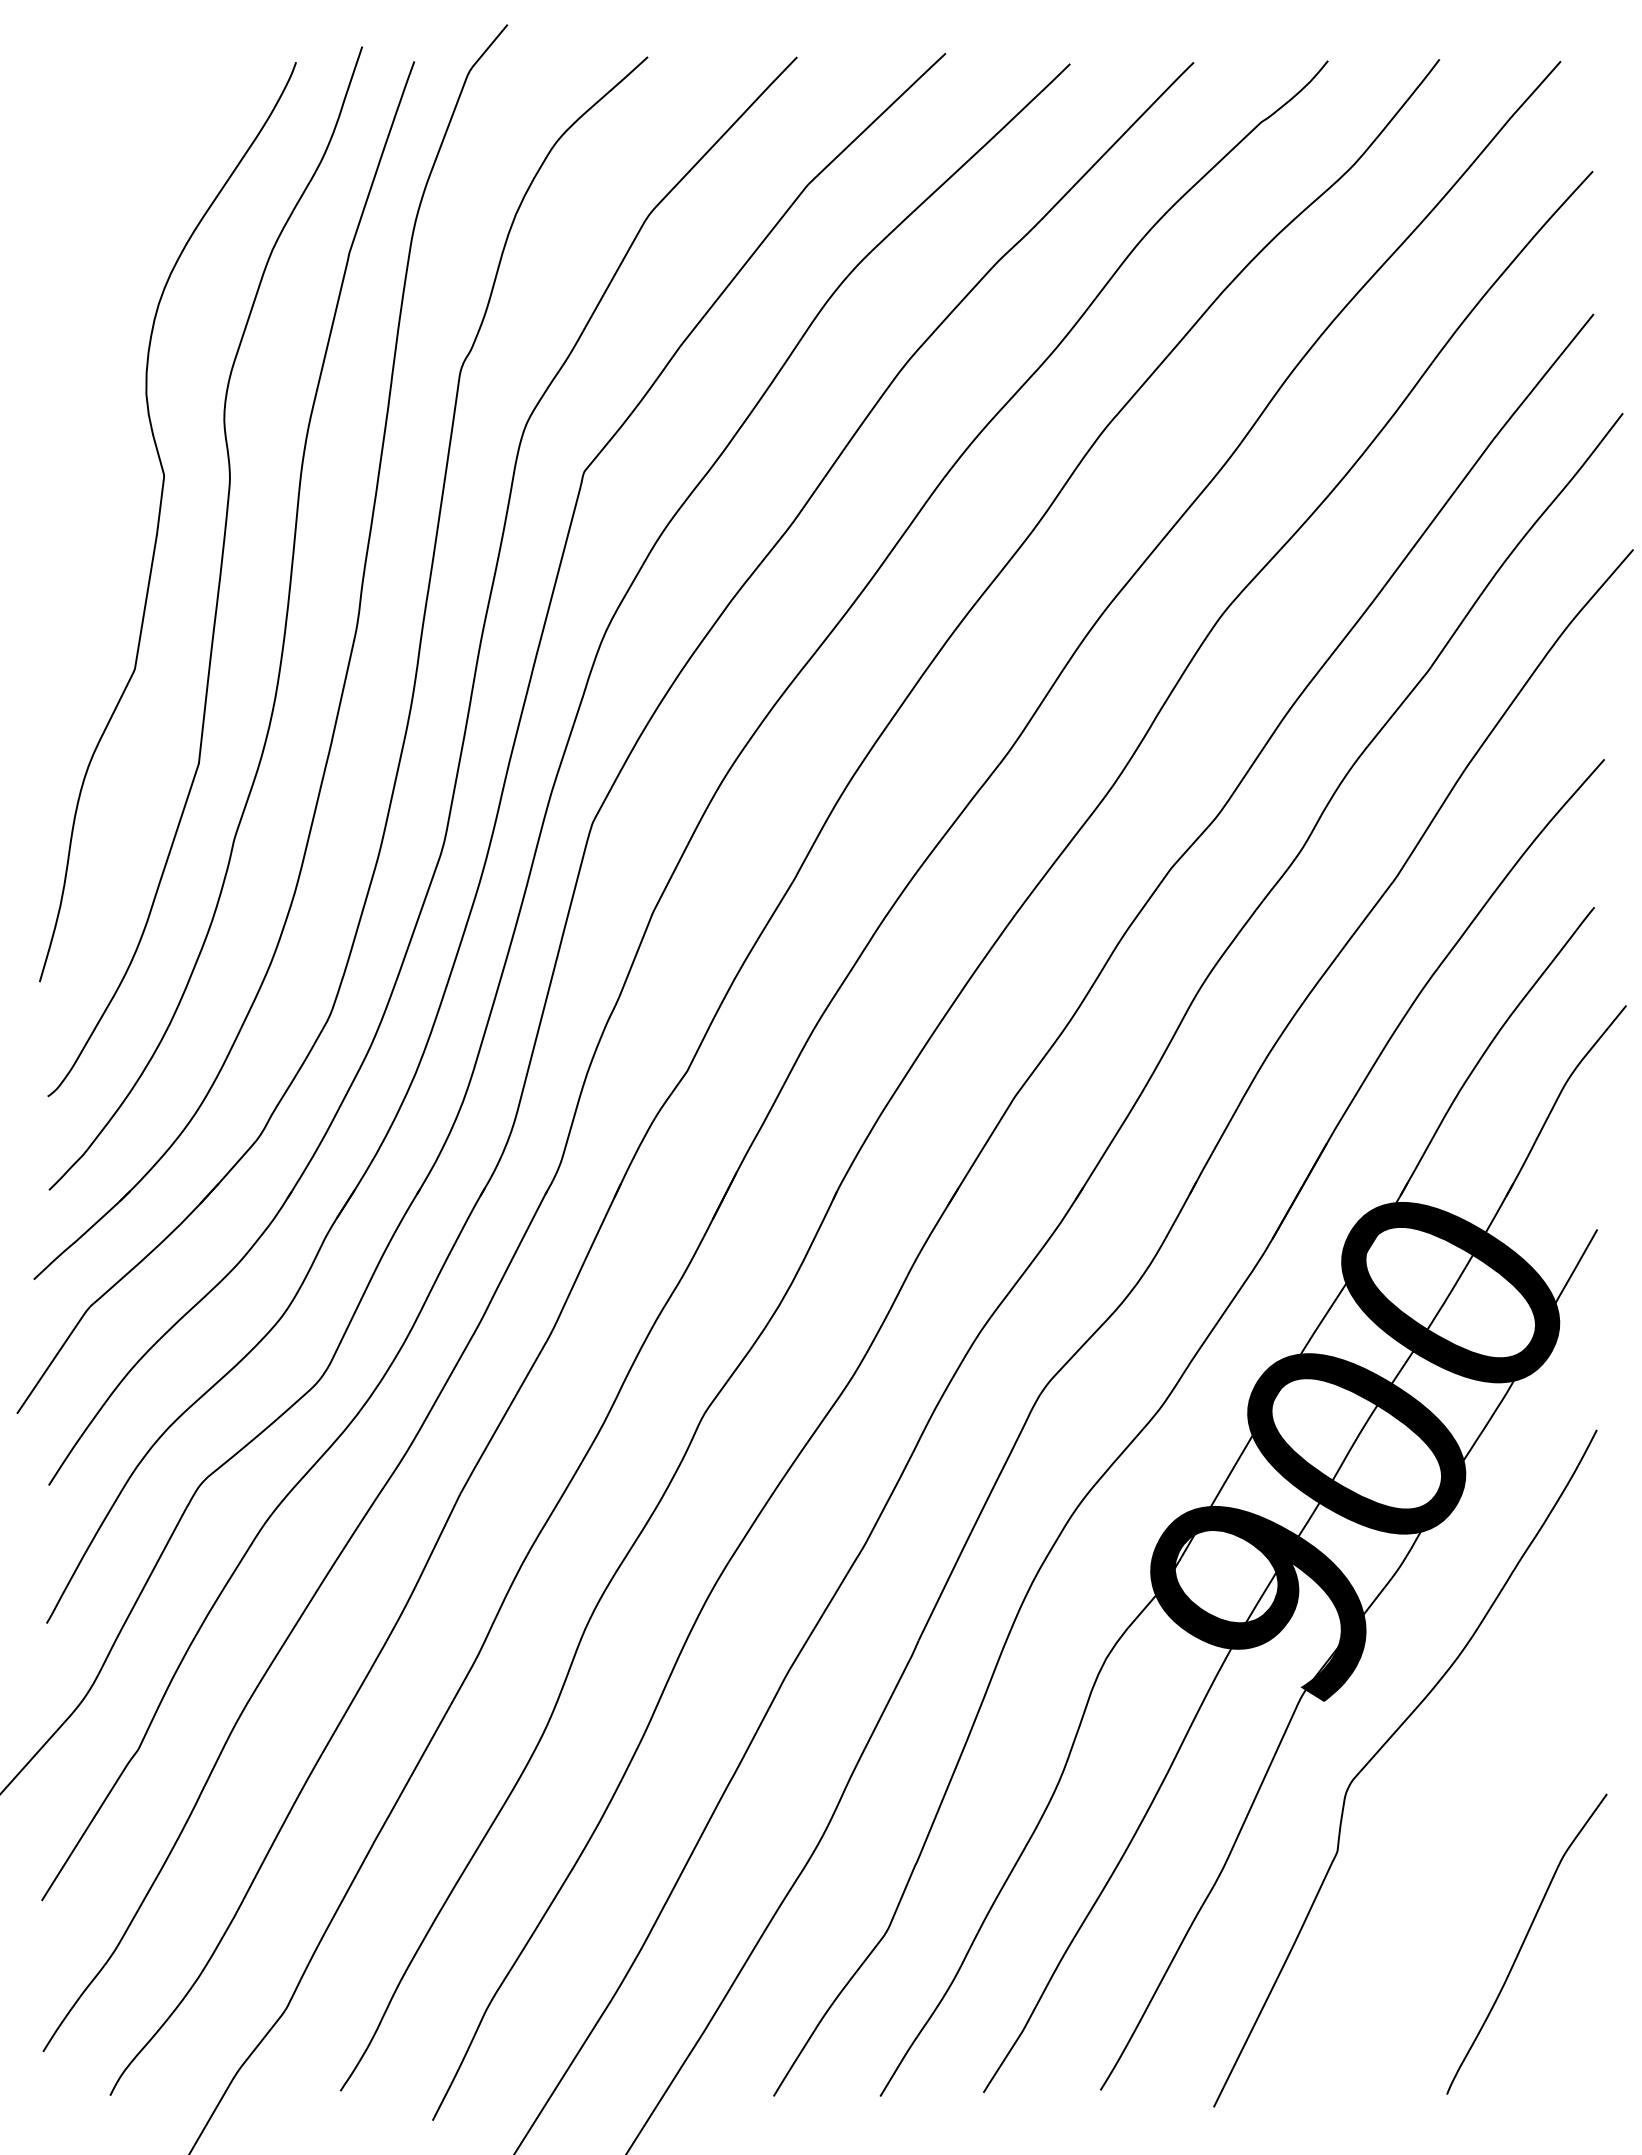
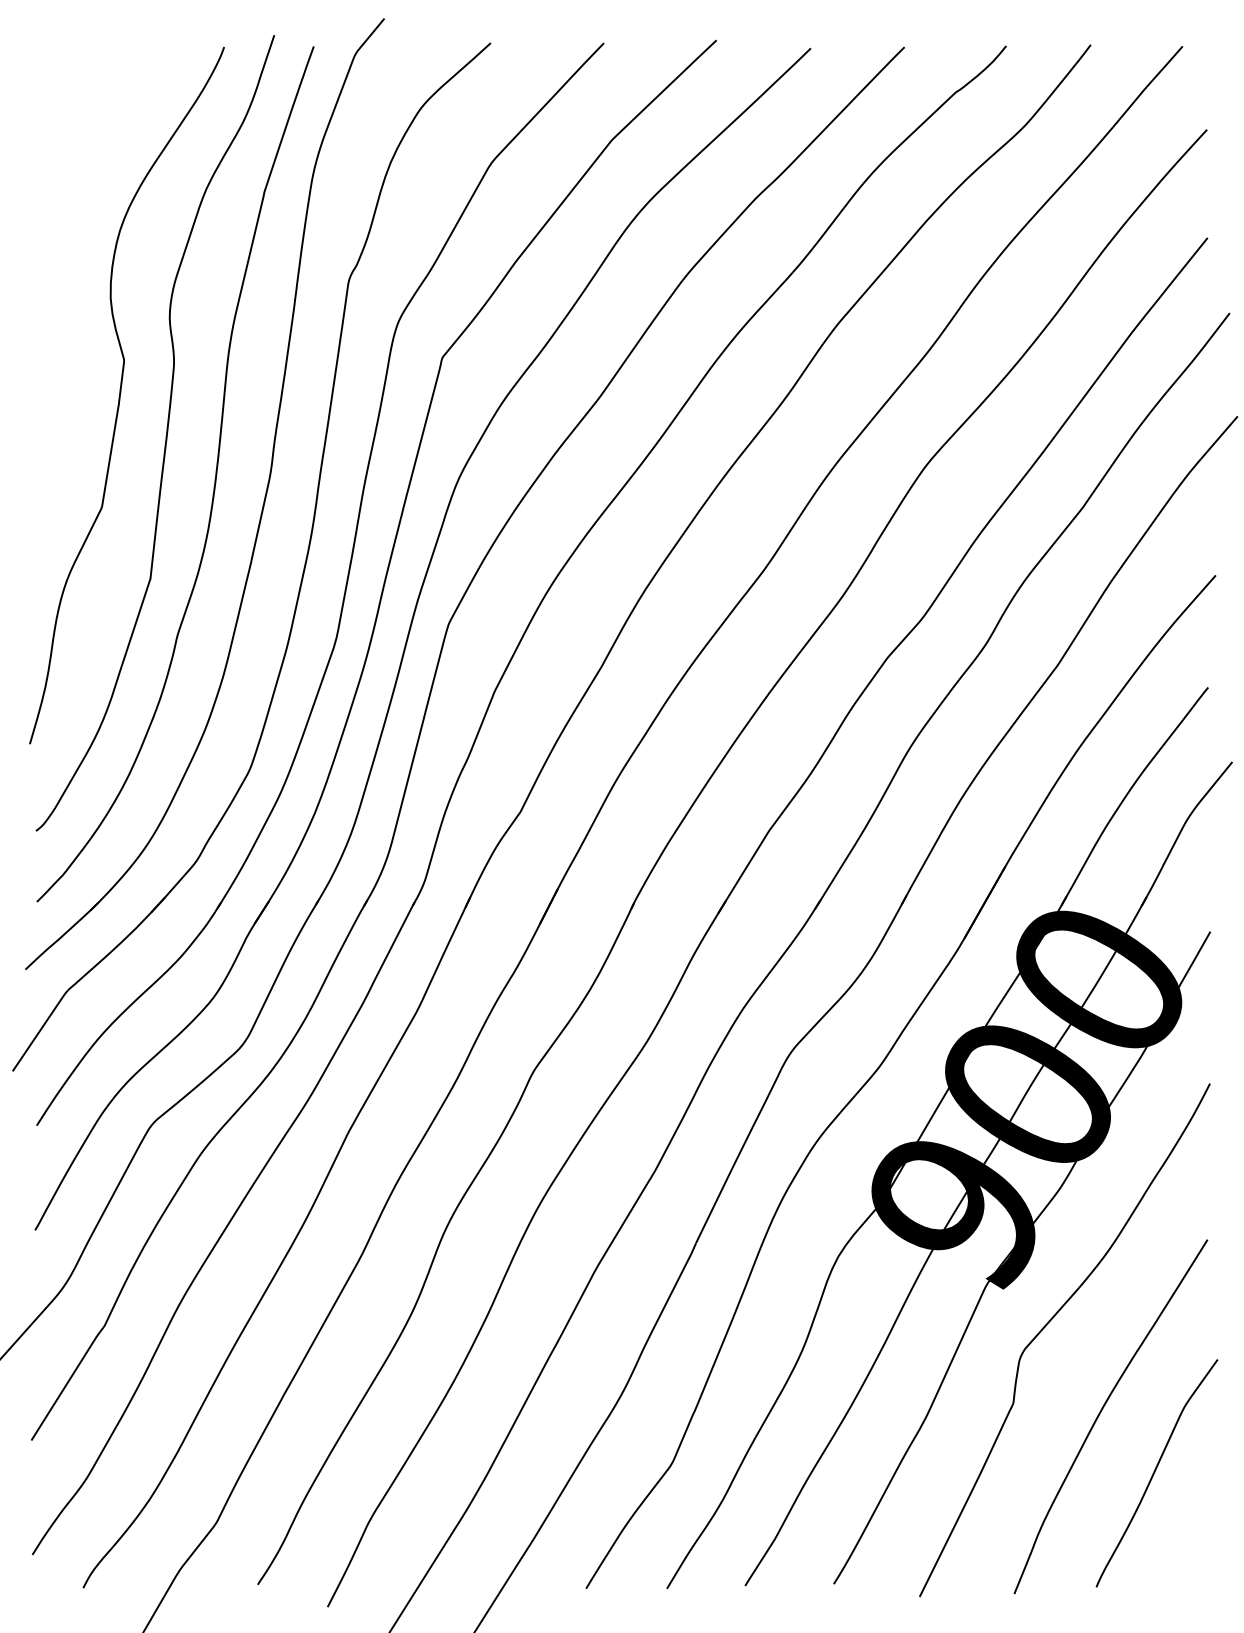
curve: (1453, 1863) -> (1101, 1412), added

